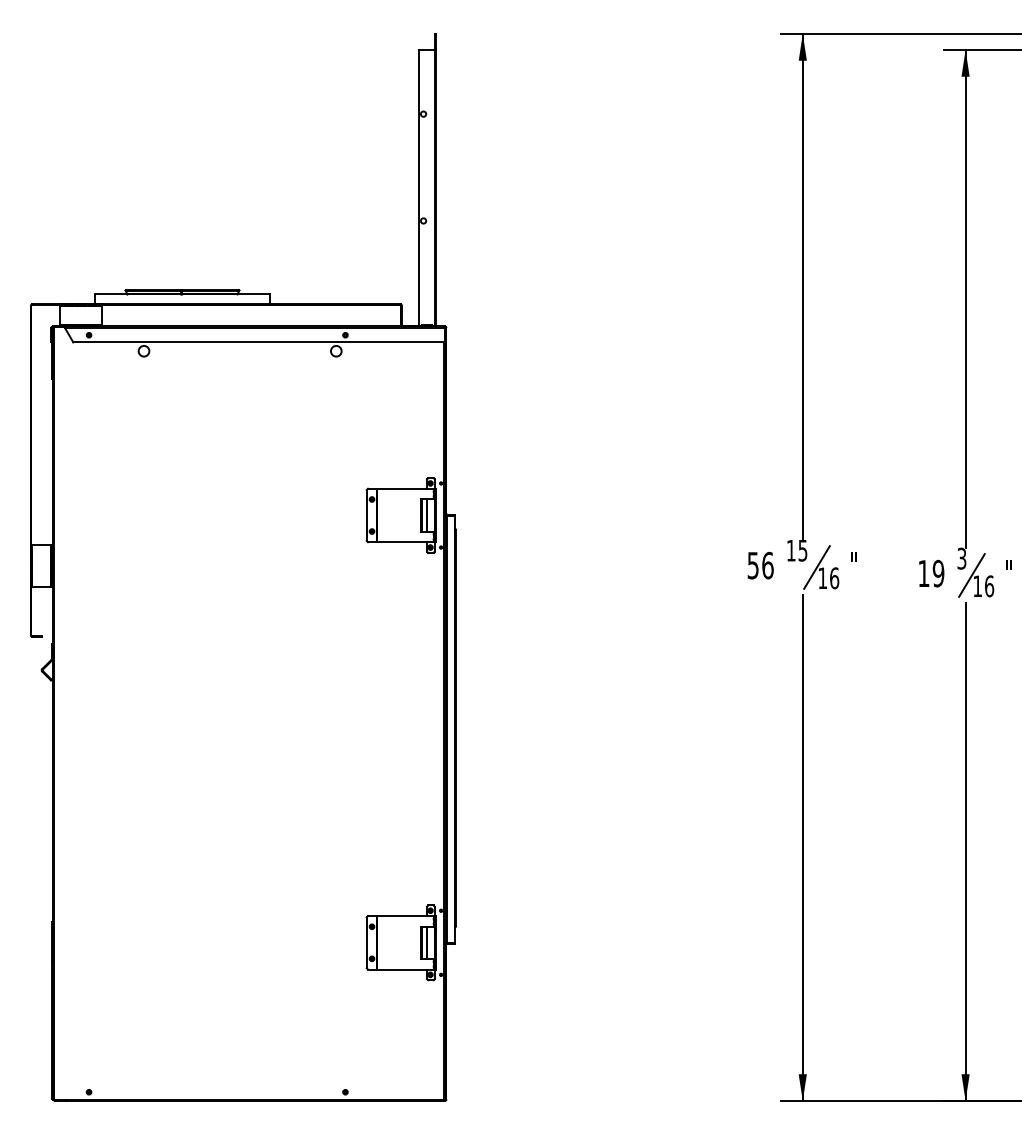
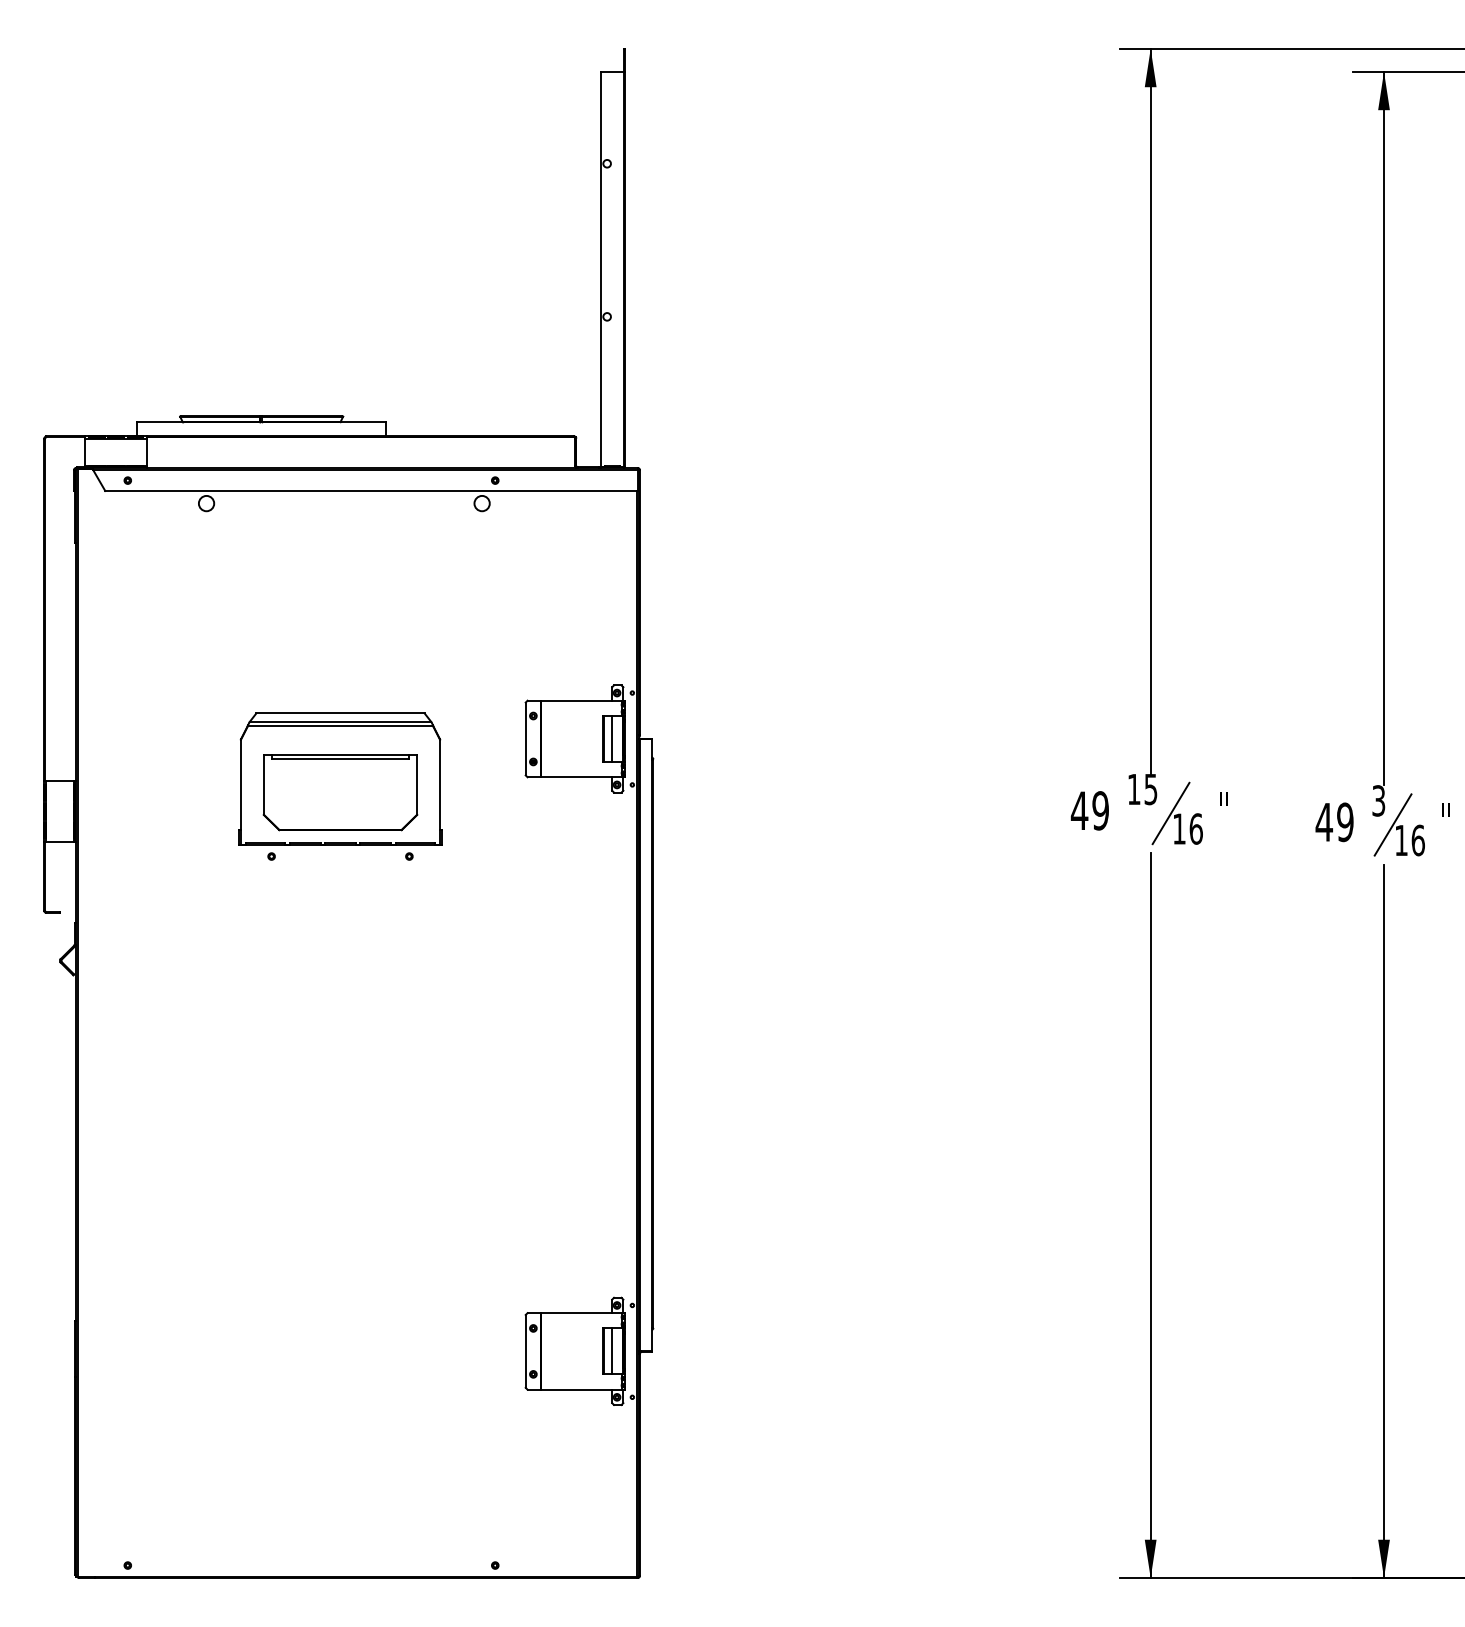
part: (237, 548) -> (340, 786), added
text: (760, 565) -> (1090, 810), 56 -> 49
text: (923, 573) -> (1323, 822), 19 -> 49

